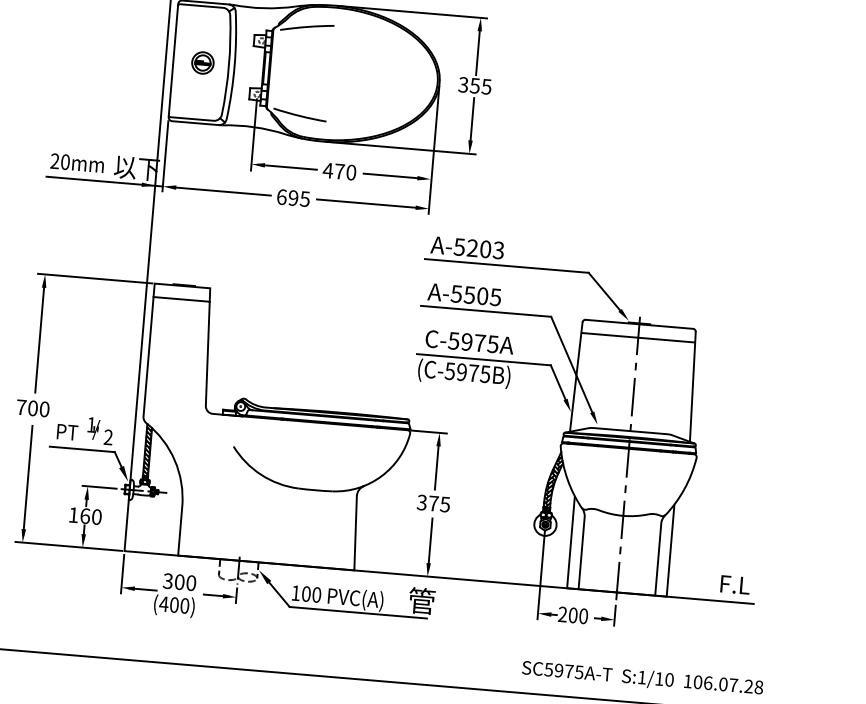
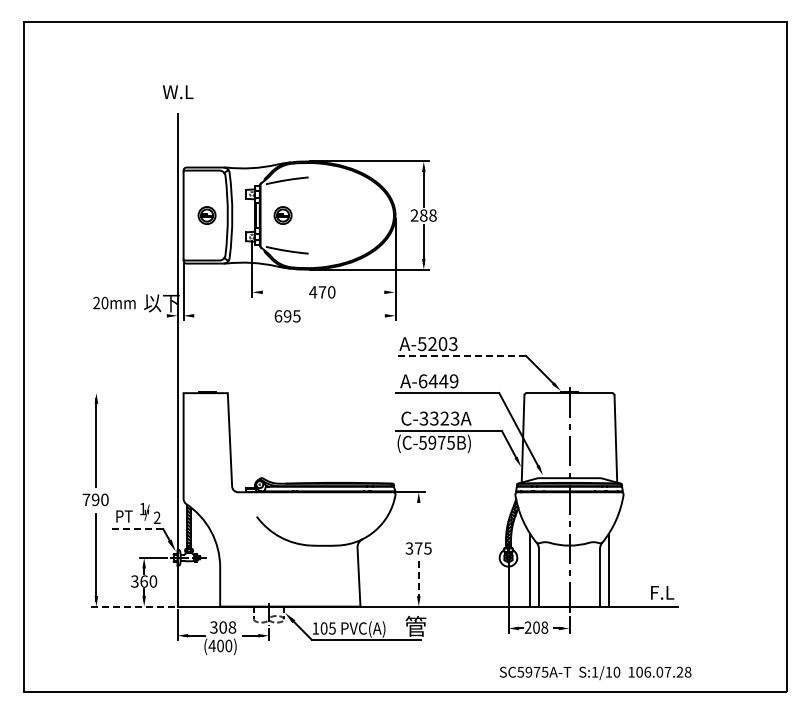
part: (297, 70) -> (282, 215), added
text: (474, 85) -> (423, 215), 355 -> 288
line: (287, 167) -> (280, 292), removed
line: (392, 176) -> (364, 292), removed
line: (103, 181) -> (136, 315), removed
line: (220, 190) -> (229, 315), removed
line: (368, 203) -> (347, 315), removed
line: (506, 265) -> (460, 355), solid -> dashed
line: (94, 278) -> (135, 393), removed
text: (476, 295) -> (438, 381), A-5505 -> A-6449
line: (181, 298) -> (205, 403), removed
line: (638, 337) -> (569, 403), removed
text: (473, 342) -> (439, 418), C-5975A -> C-3323A
text: (32, 407) -> (95, 499), 700 -> 790
line: (82, 450) -> (137, 529), solid -> dashed
line: (436, 464) -> (418, 517), removed
text: (73, 515) -> (134, 581), 160 -> 360
line: (430, 542) -> (418, 579), solid -> dashed
line: (69, 546) -> (133, 606), solid -> dashed
text: (191, 583) -> (232, 627), 300 -> 308
text: (316, 594) -> (332, 628), 100 -> 105
text: (583, 616) -> (544, 627), 200 -> 208

